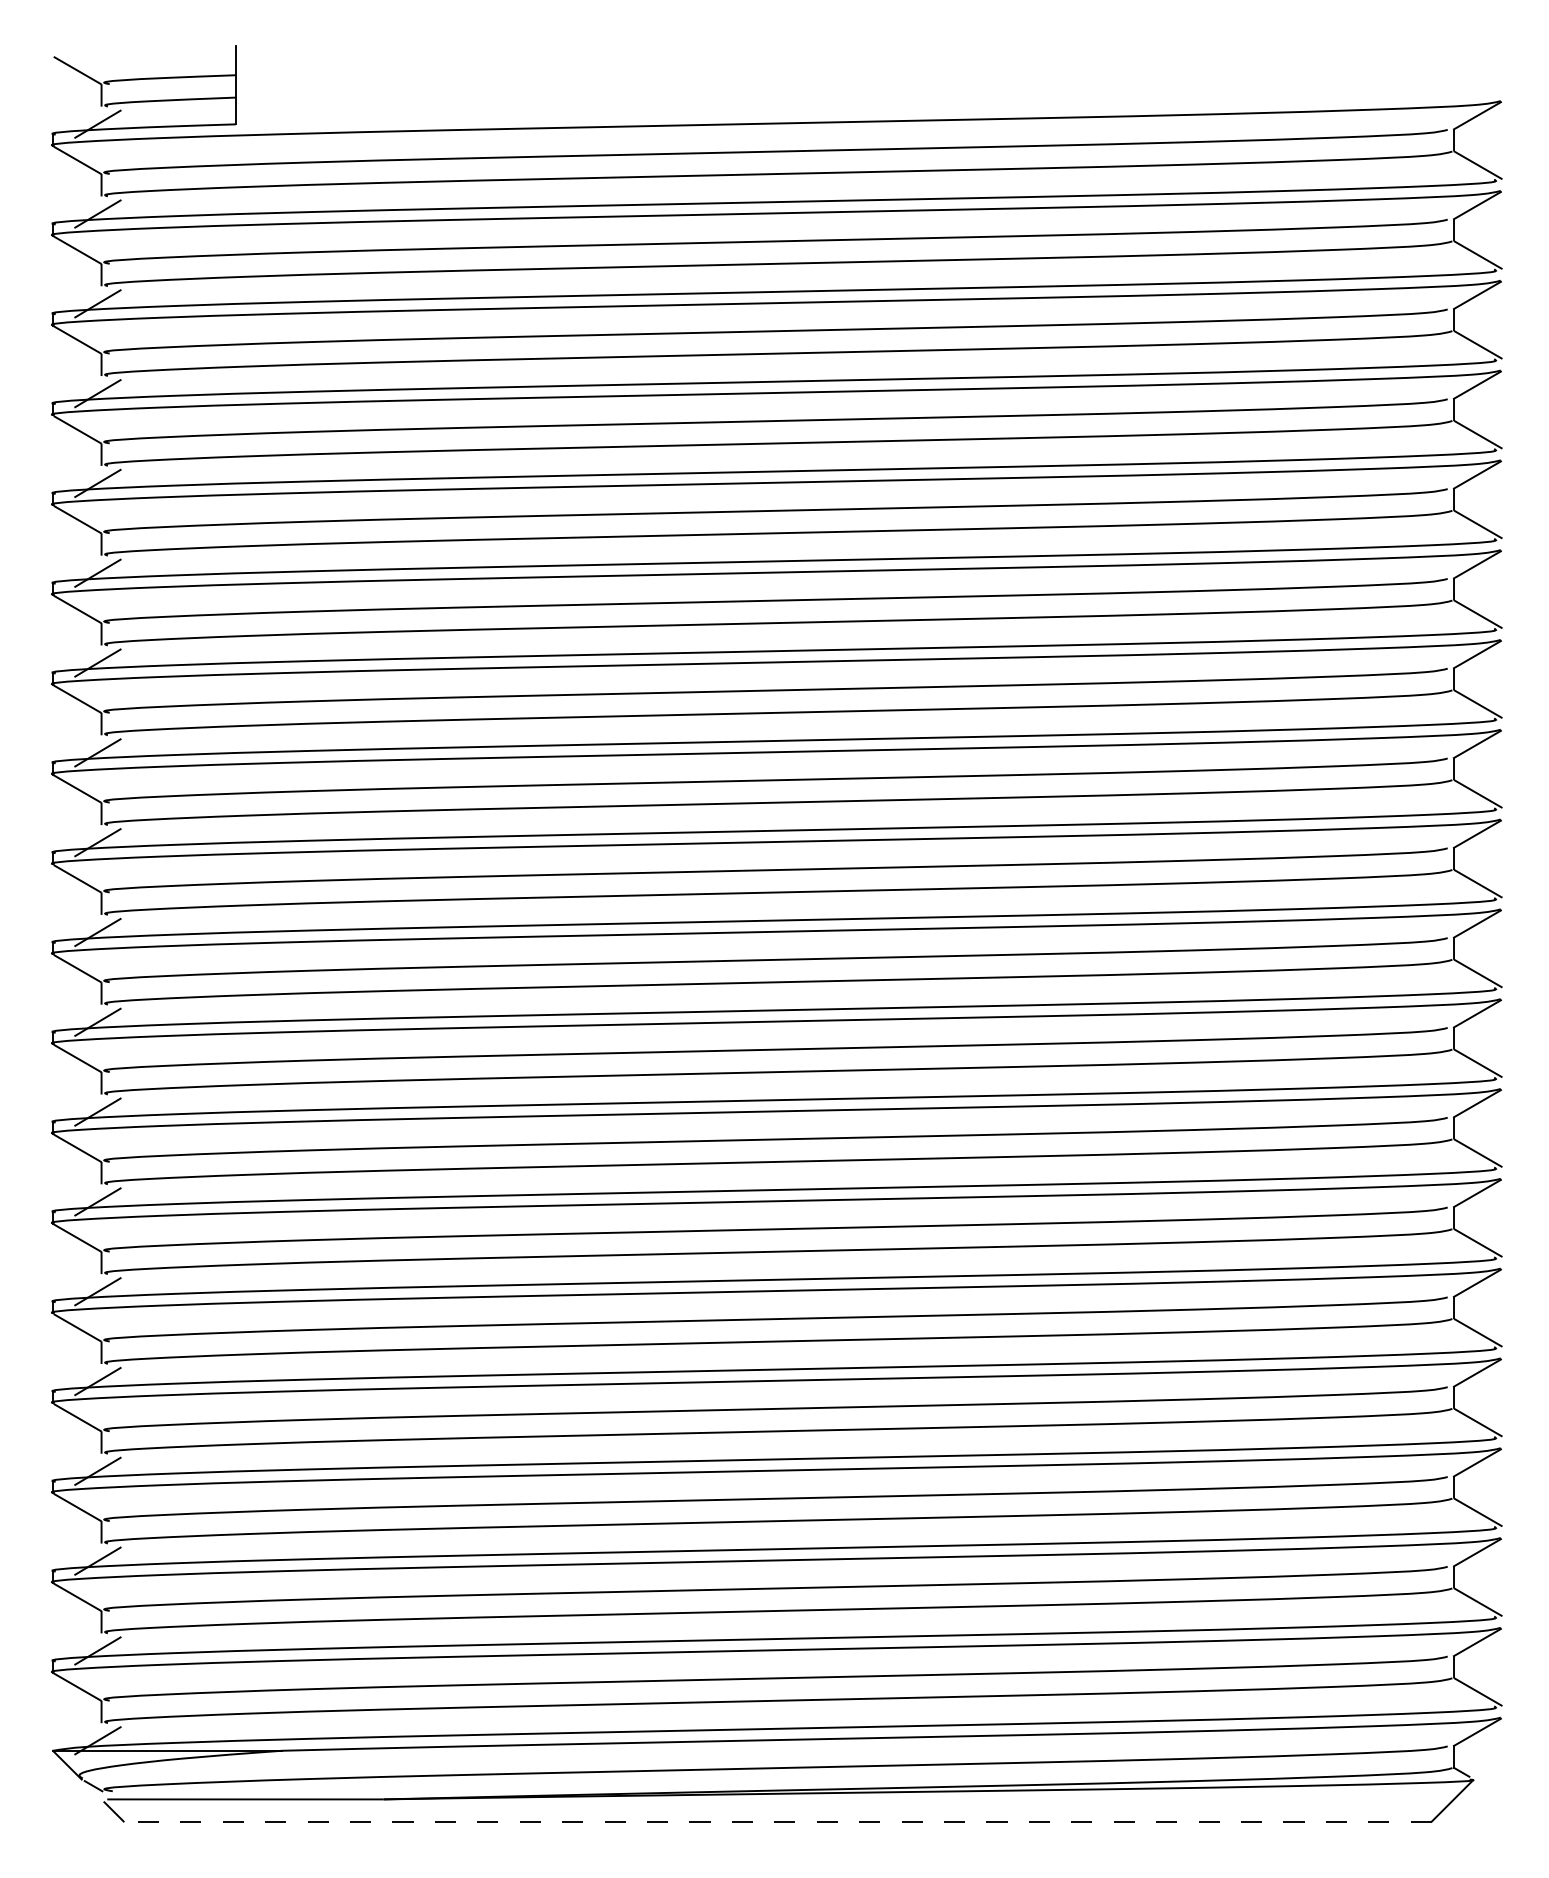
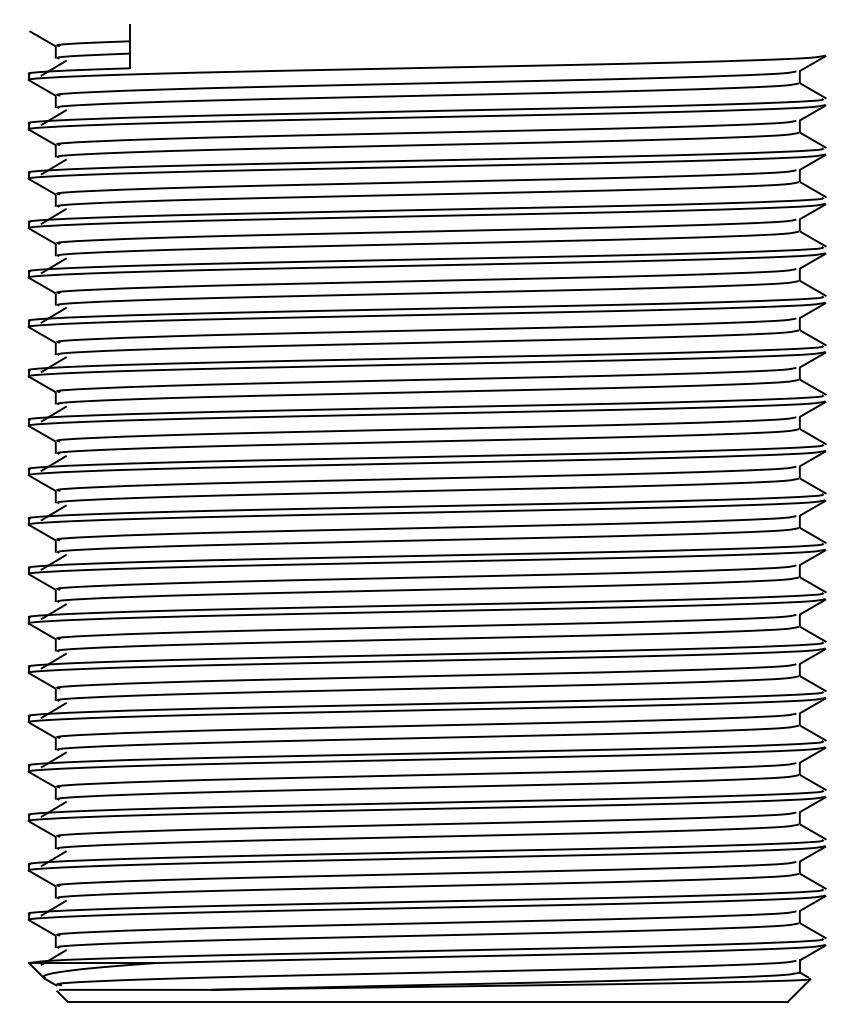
line: (777, 1822) -> (427, 1002), dashed -> solid

